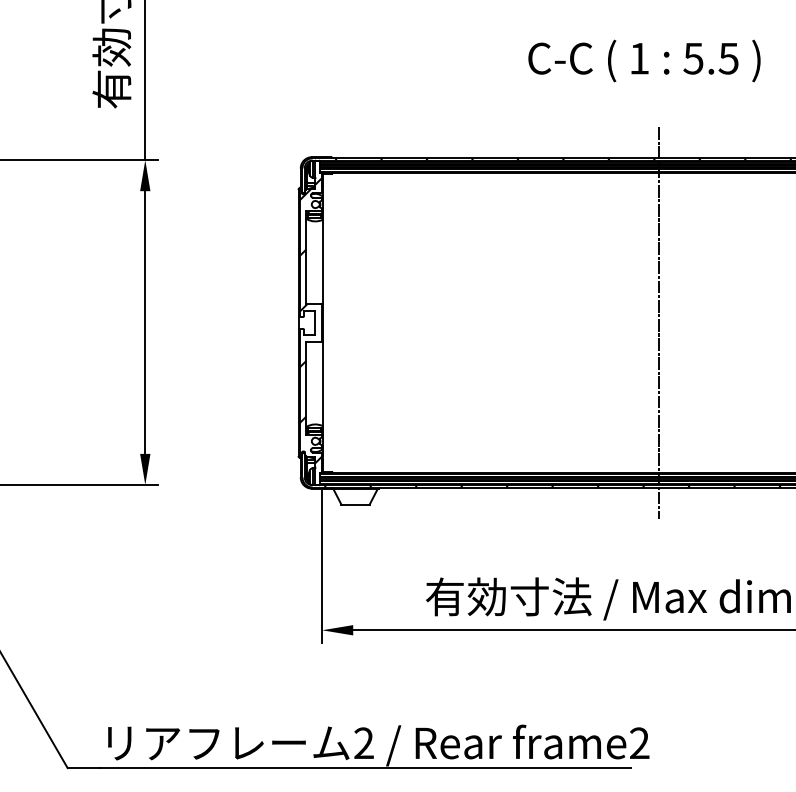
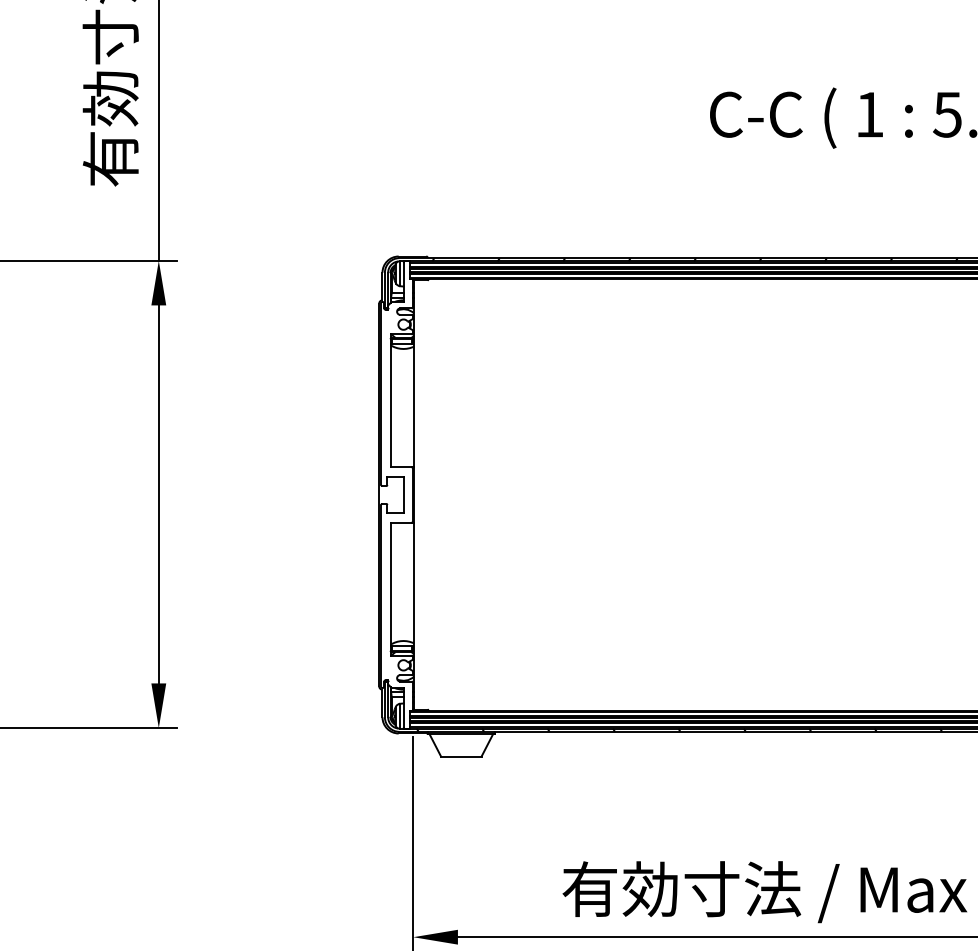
hatch: (310, 320) -> (396, 491), removed
line: (659, 322) -> (898, 494), removed

